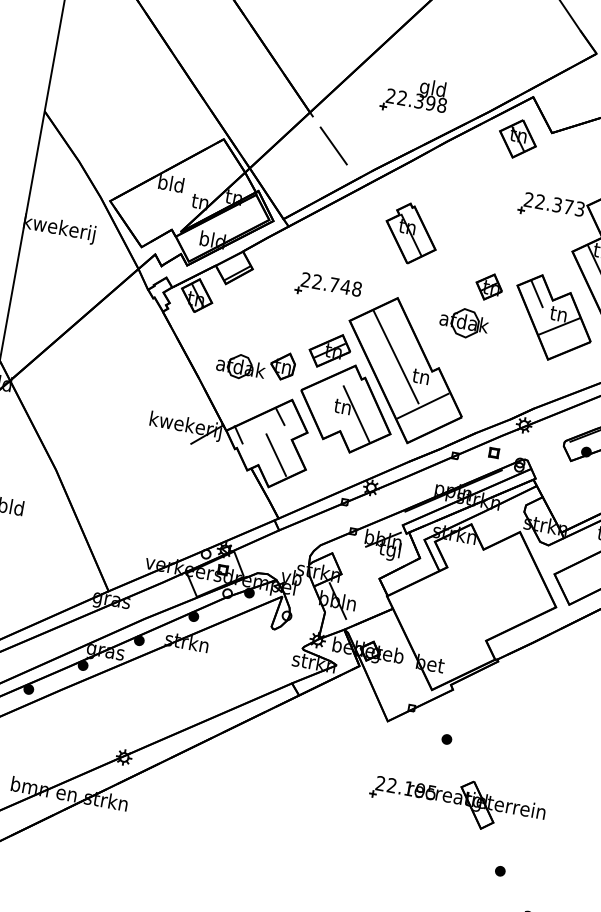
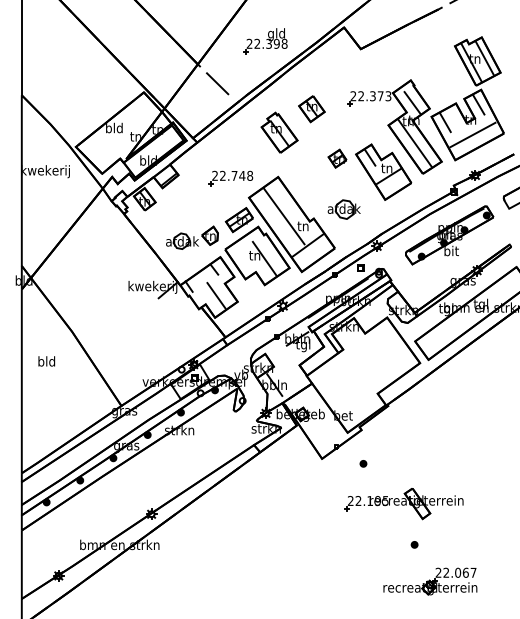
part: (517, 139) -> (311, 109), moved
part: (463, 322) -> (343, 209), moved
part: (456, 802) -> (403, 504), moved

